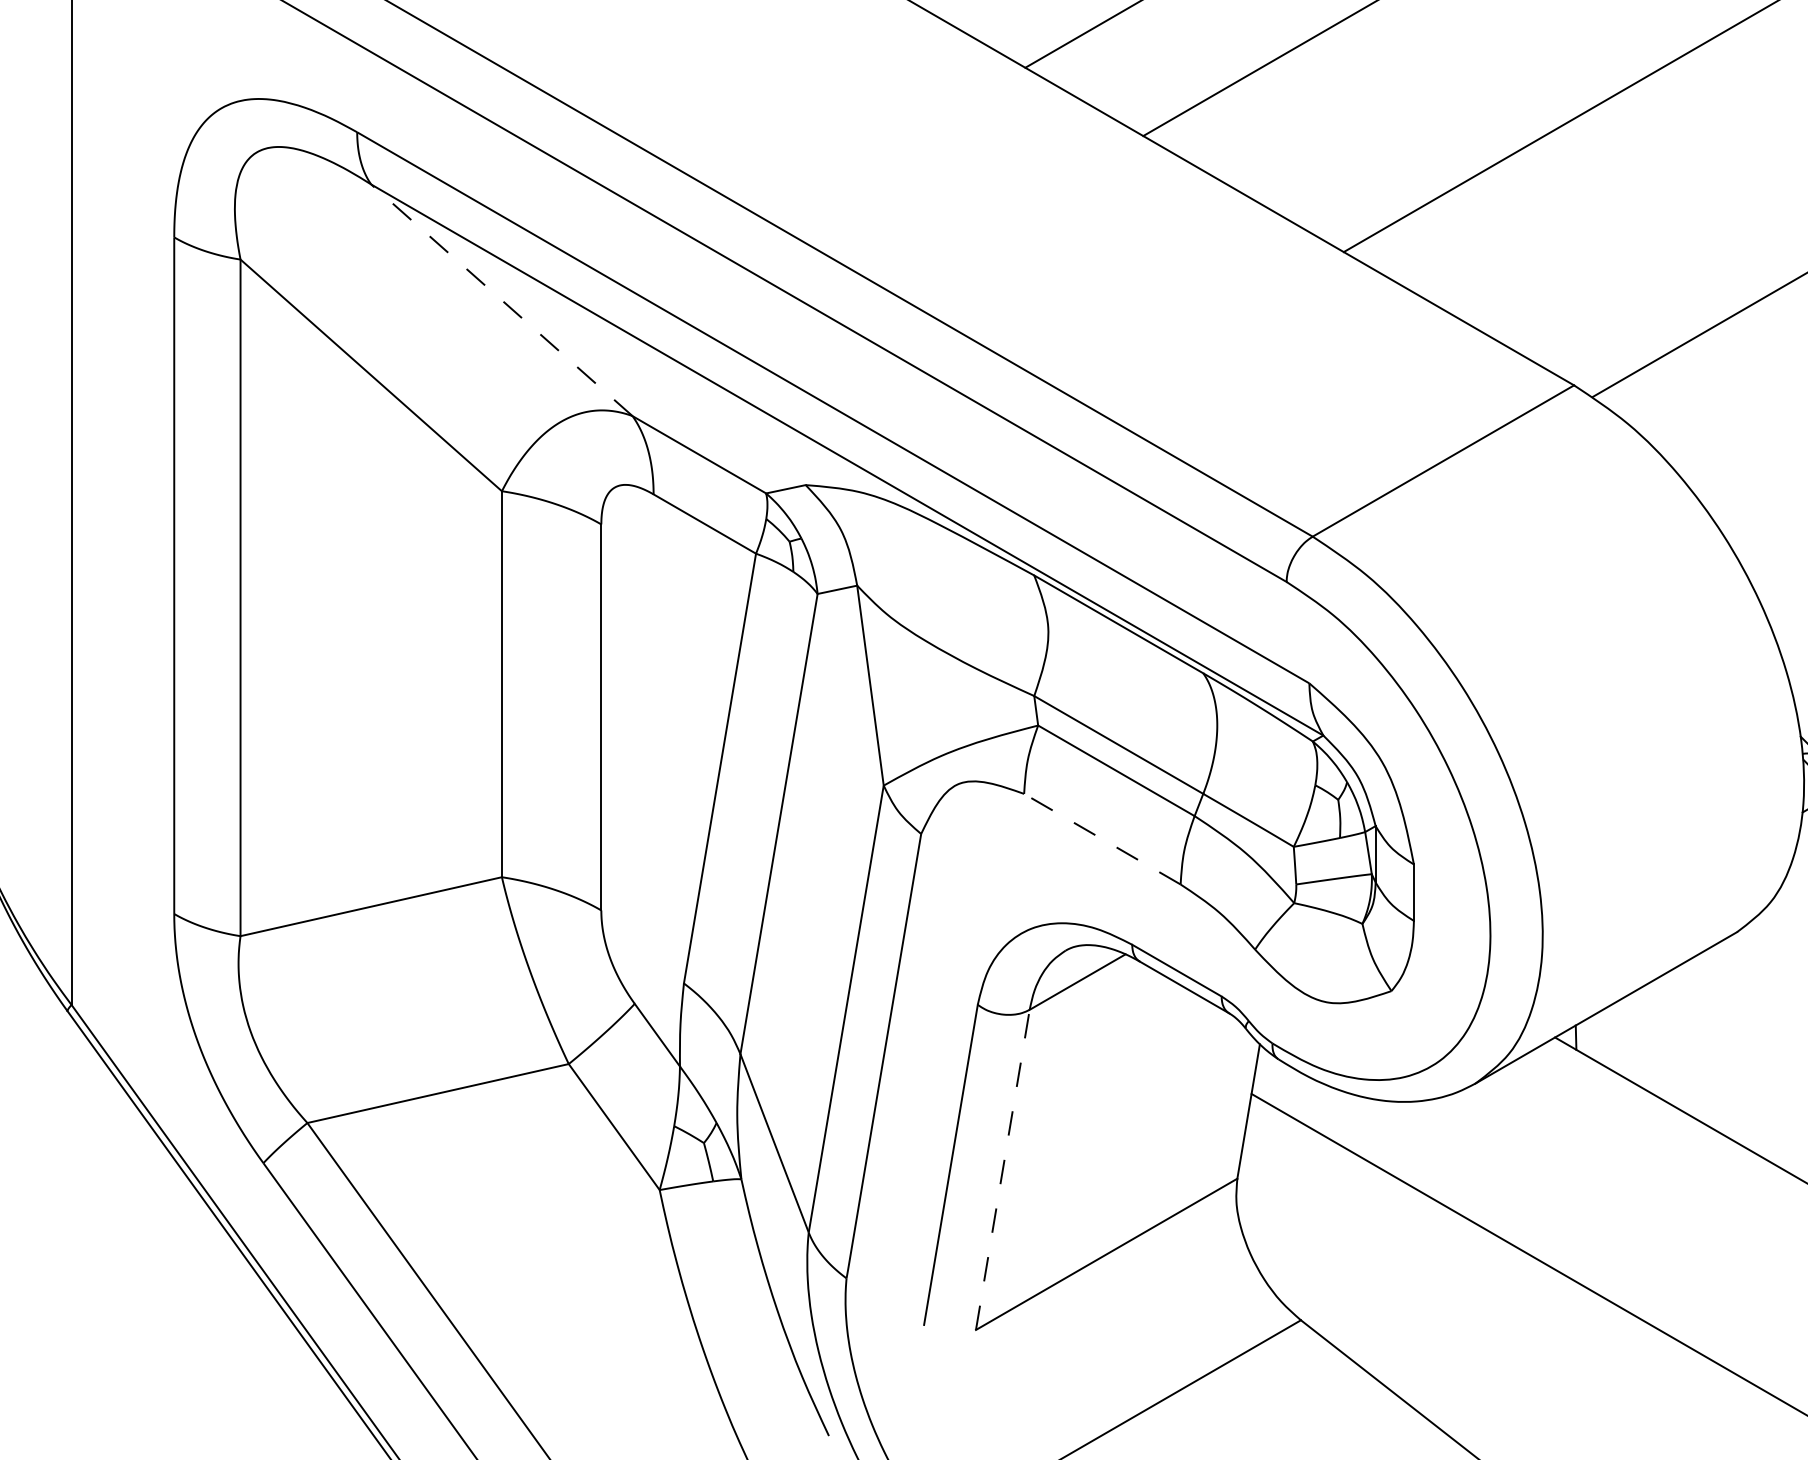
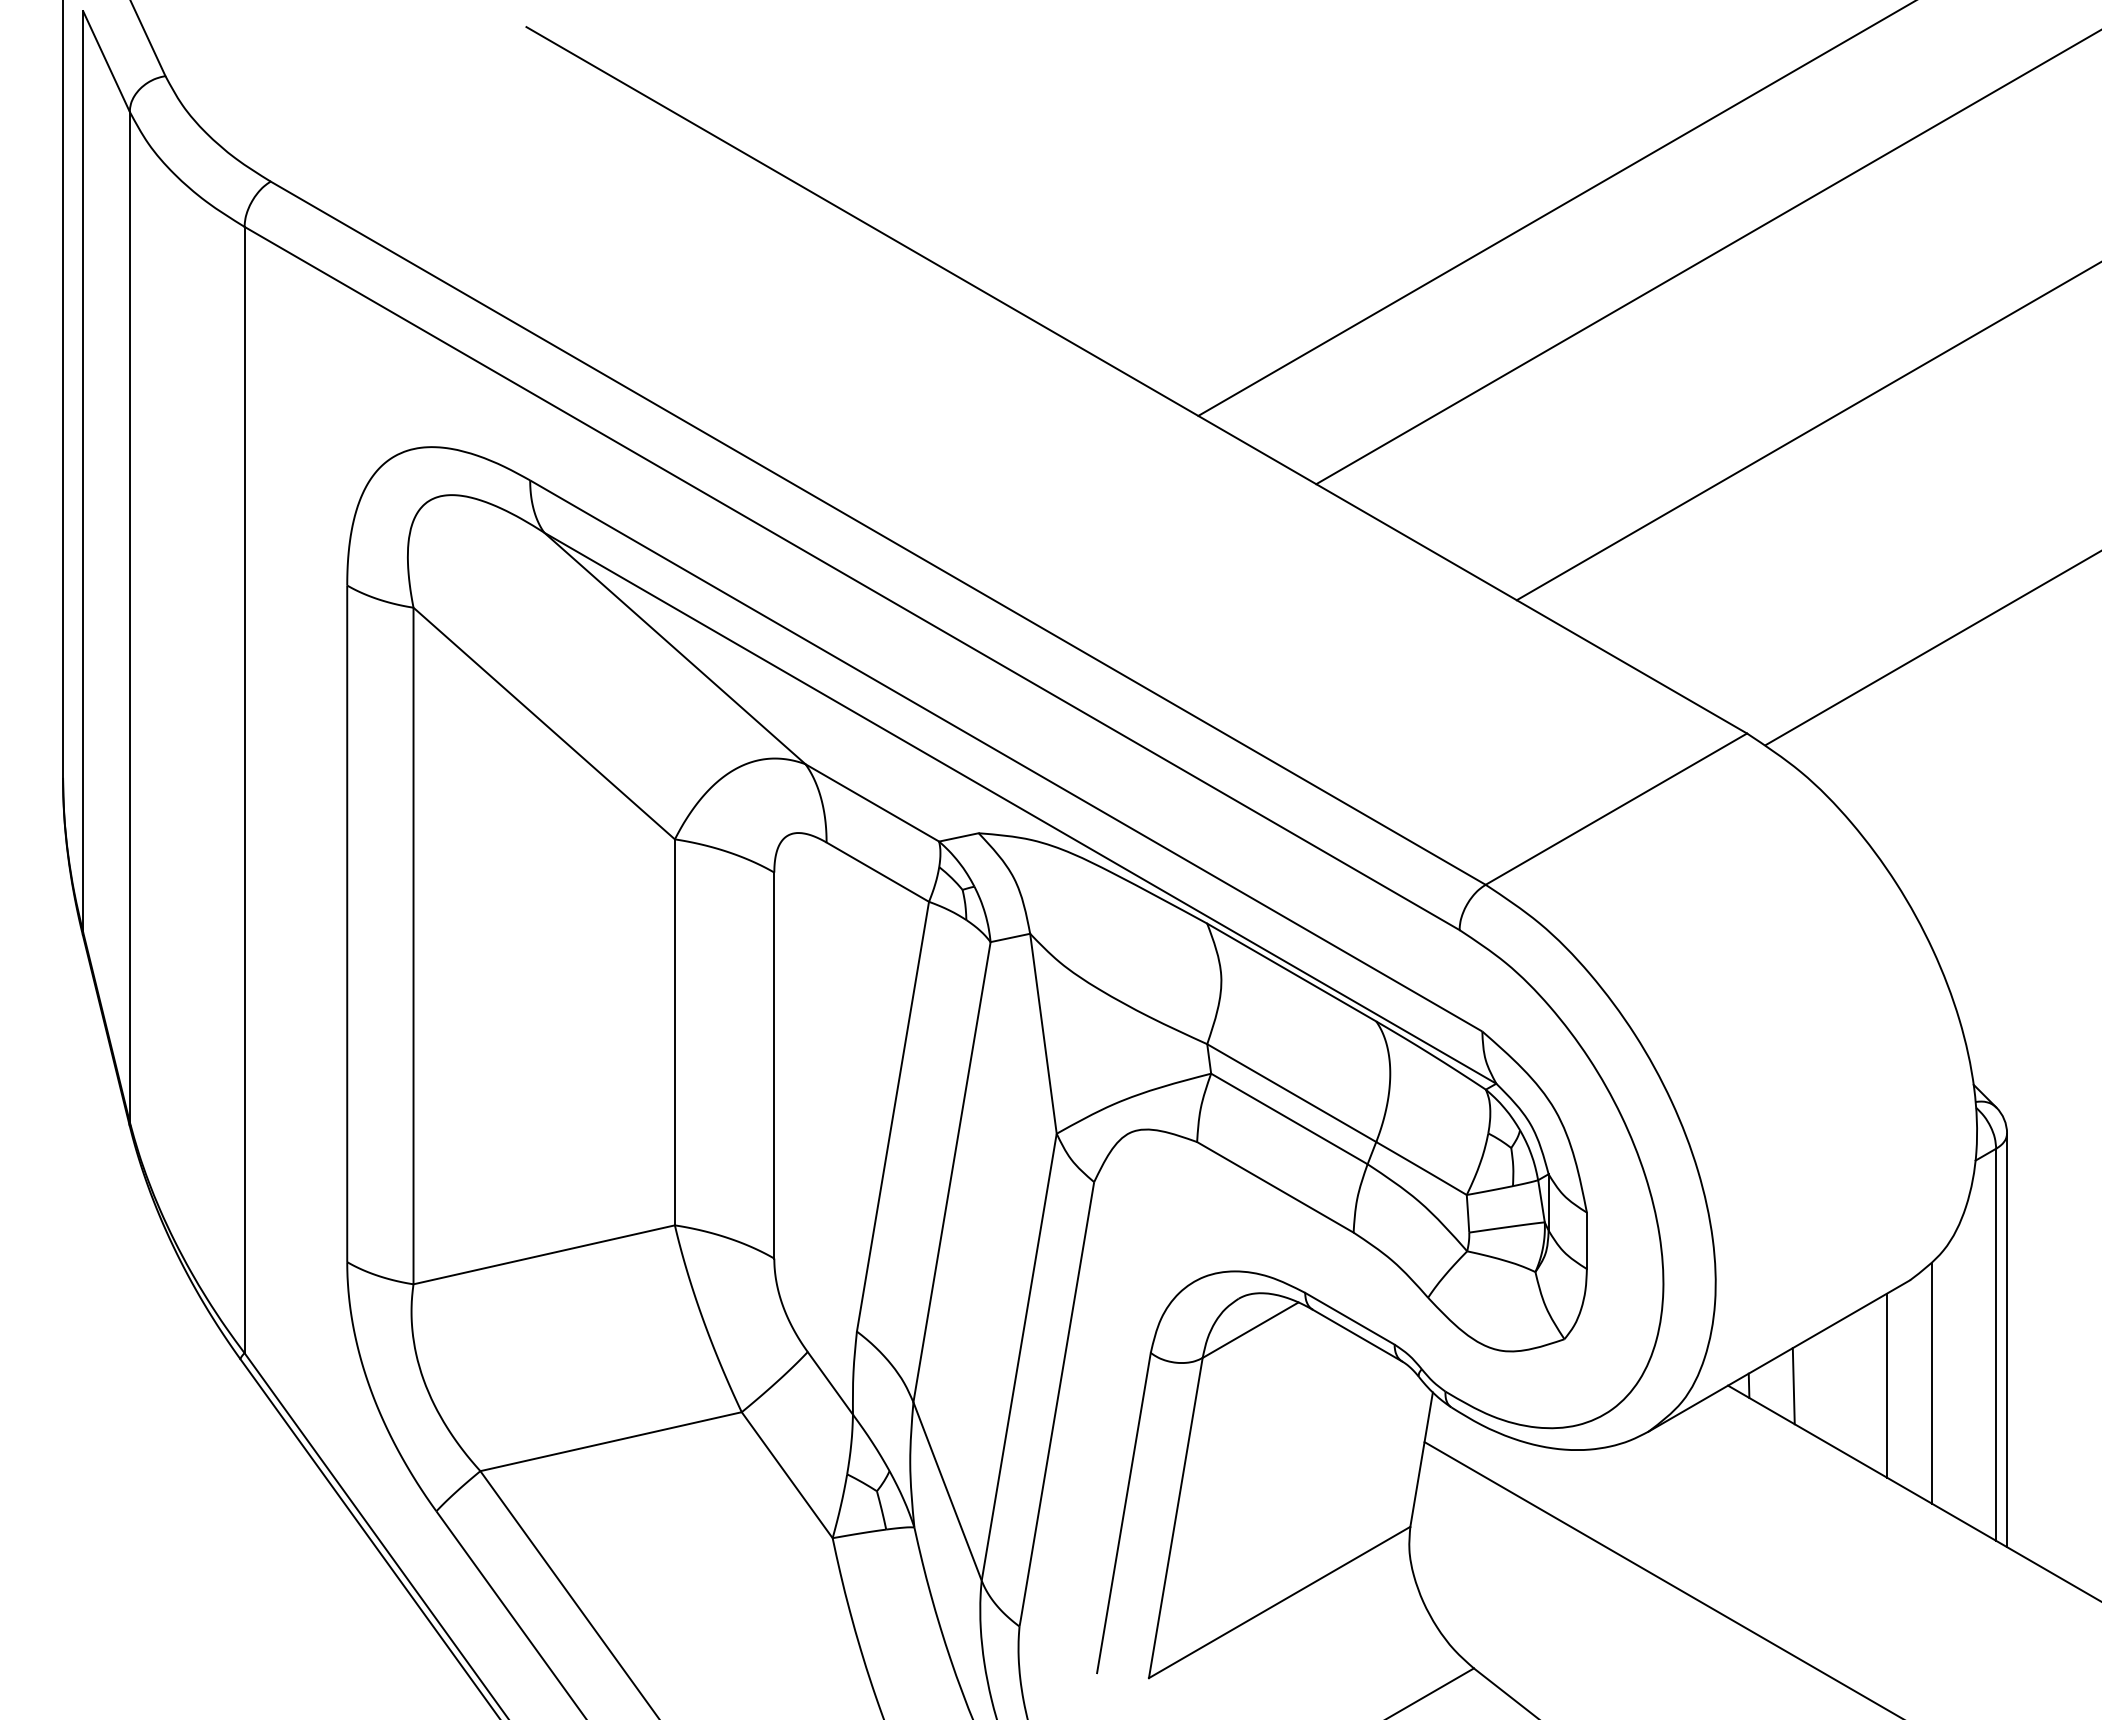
line: (501, 300) -> (674, 648), dashed -> solid
line: (1101, 839) -> (1274, 1187), dashed -> solid
line: (1758, 1035) -> (1931, 1383), added
line: (1714, 1037) -> (1887, 1385), added
line: (1620, 1038) -> (1793, 1386), added
line: (1002, 1169) -> (1175, 1517), dashed -> solid

